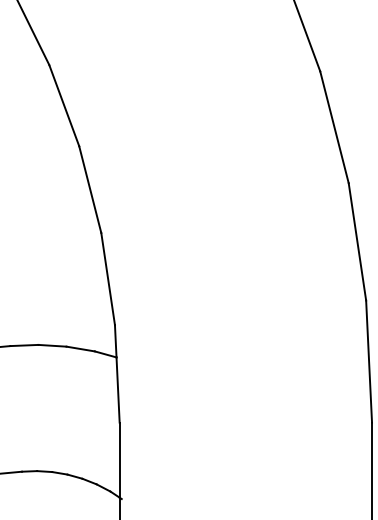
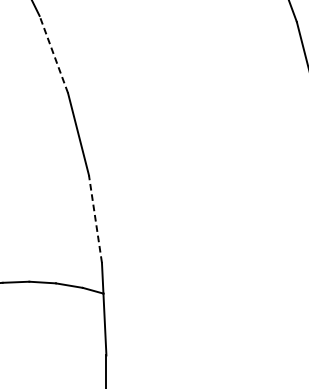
line: (64, 105) -> (54, 54), solid -> dashed
line: (108, 279) -> (95, 219), solid -> dashed

